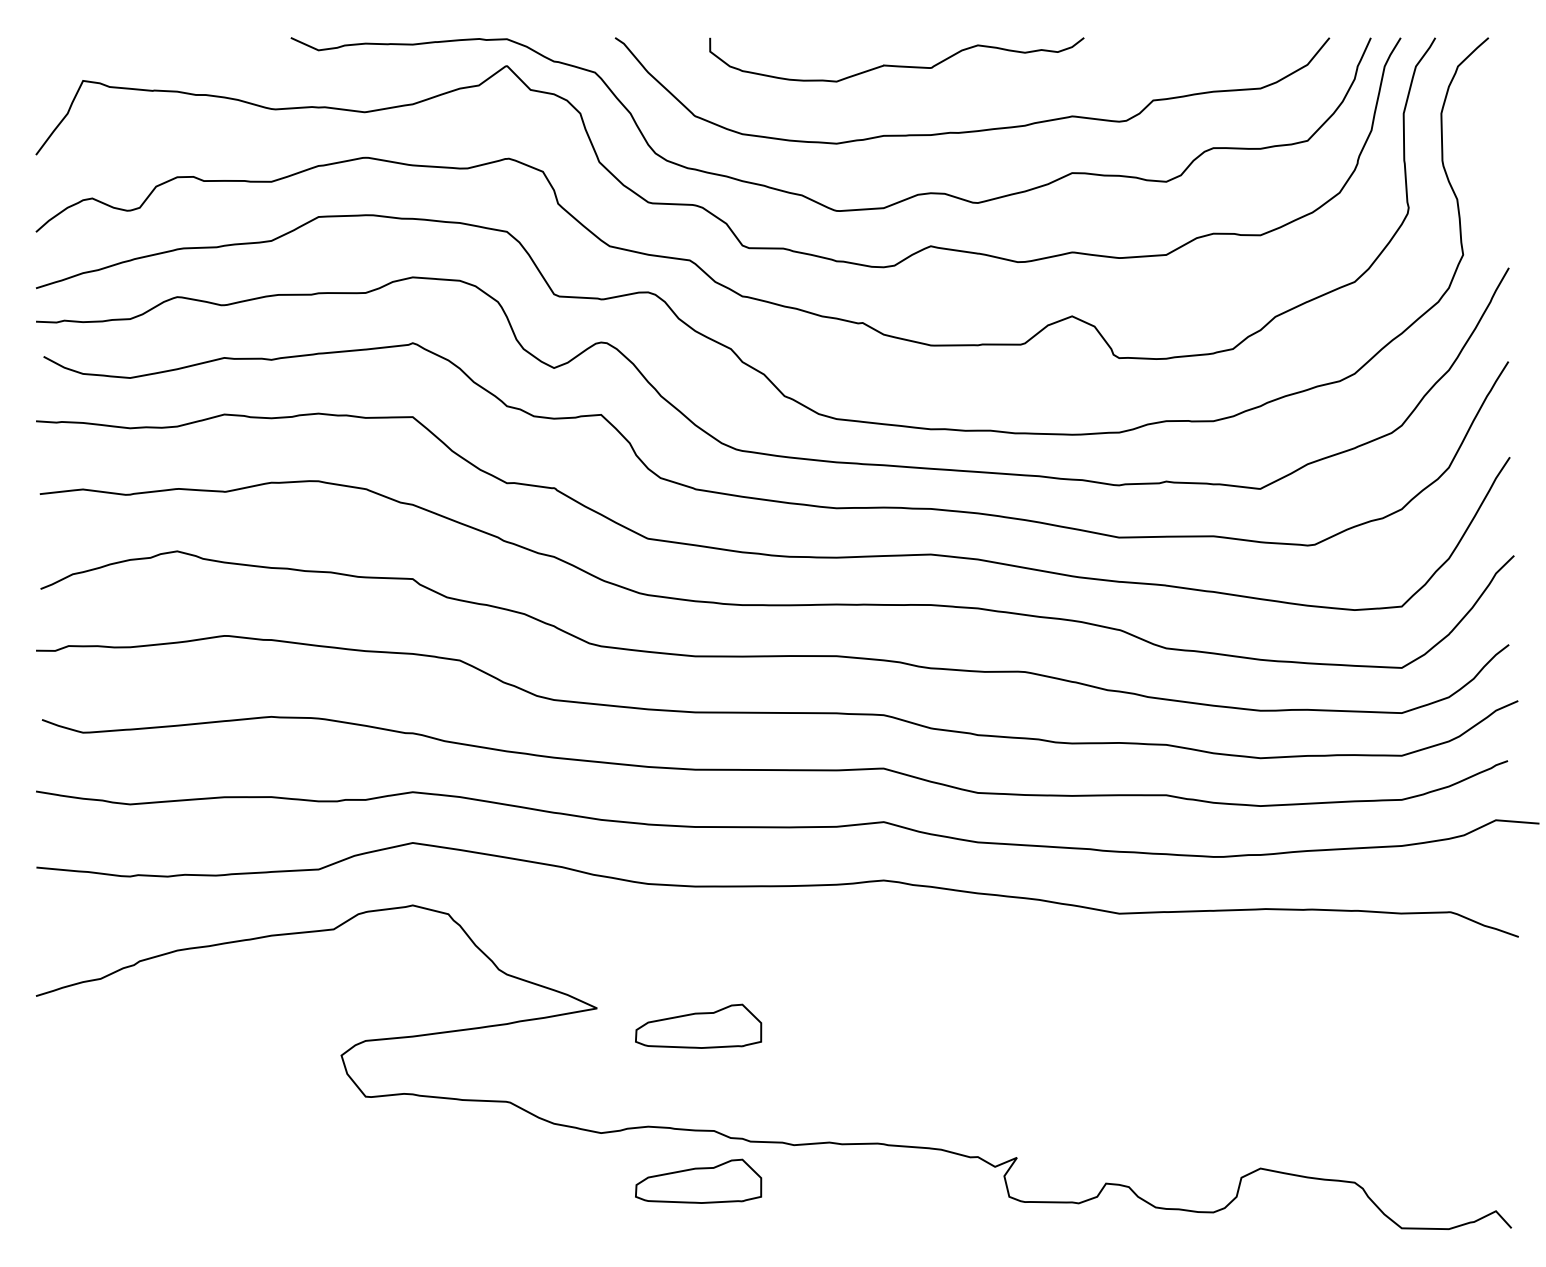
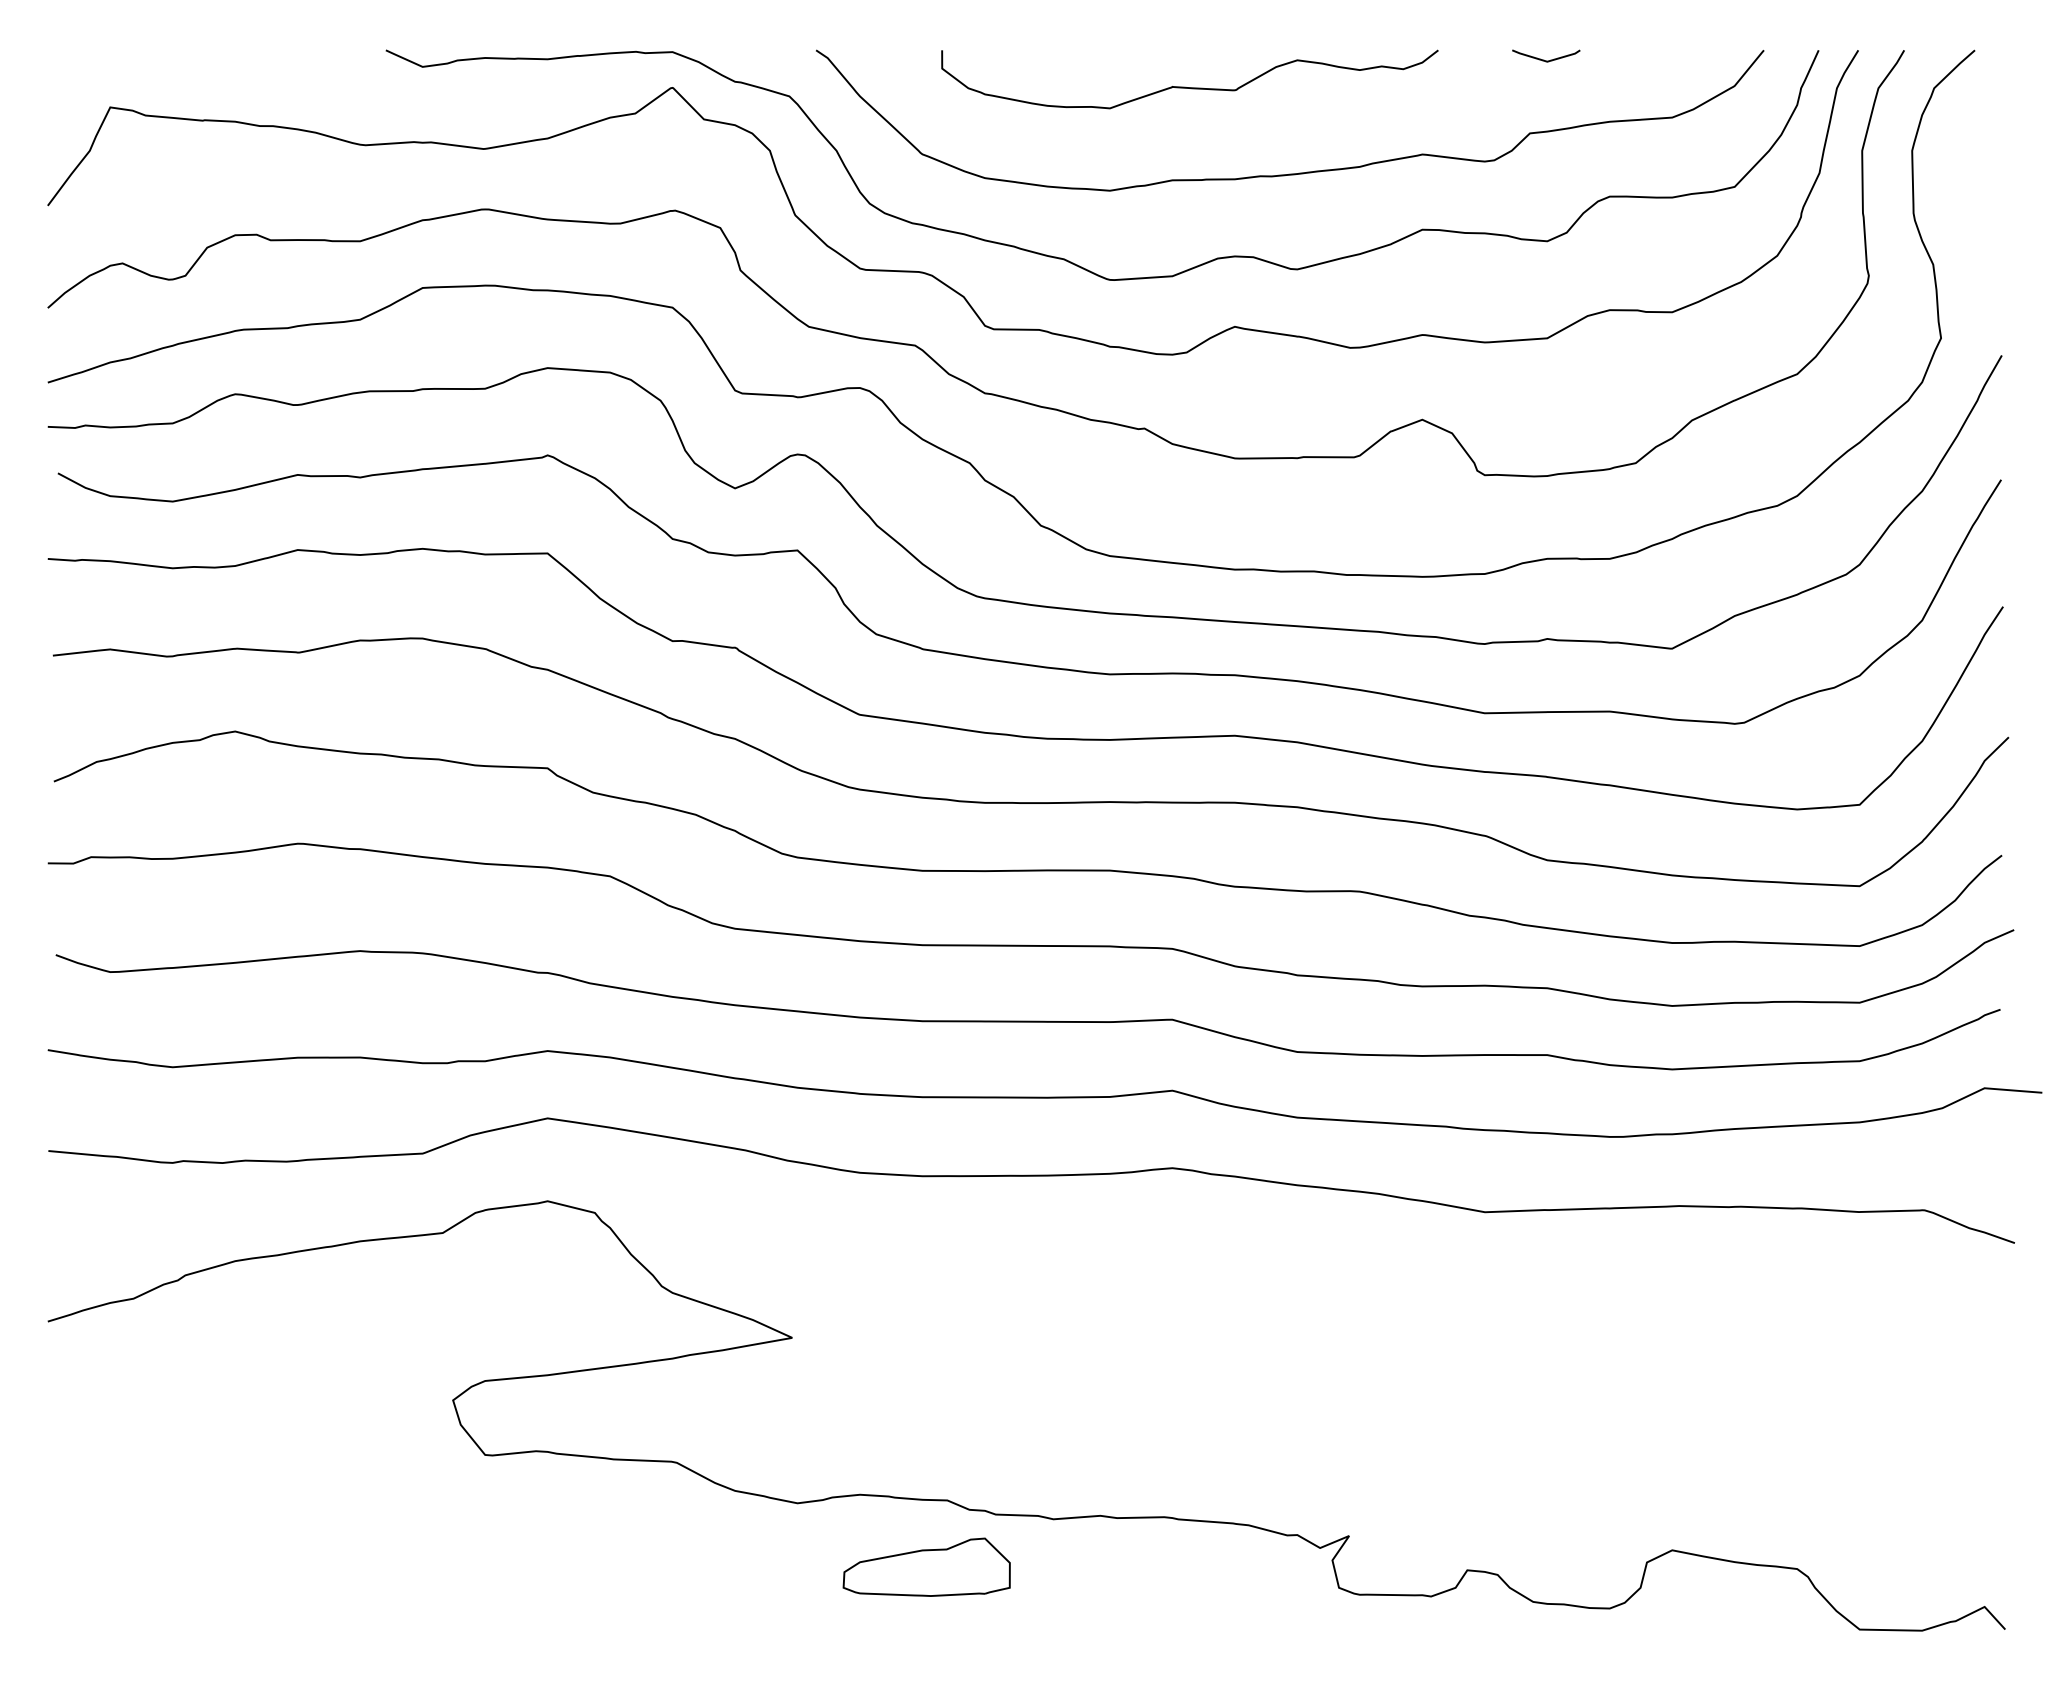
line: (1163, 44) -> (1543, 59), added
part: (698, 1025) -> (926, 1360), removed

